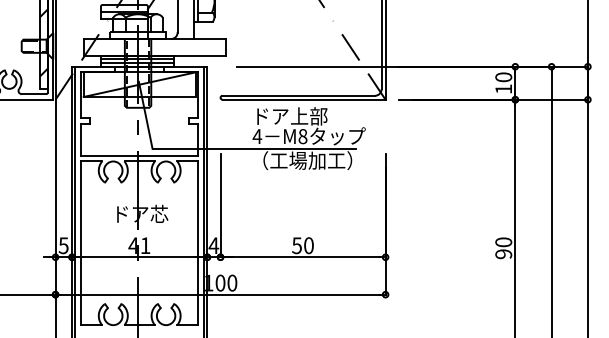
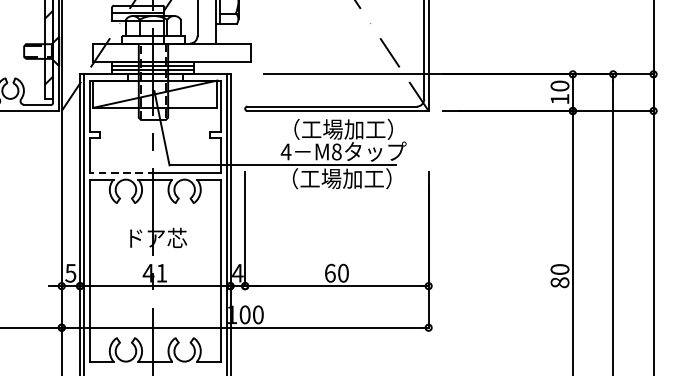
text: (305, 115) -> (339, 128), ドア上部 -> （工場加工）
line: (109, 155) -> (121, 172), solid -> dashed
text: (297, 245) -> (330, 273), 50 -> 60
text: (503, 254) -> (559, 283), 90 -> 80

